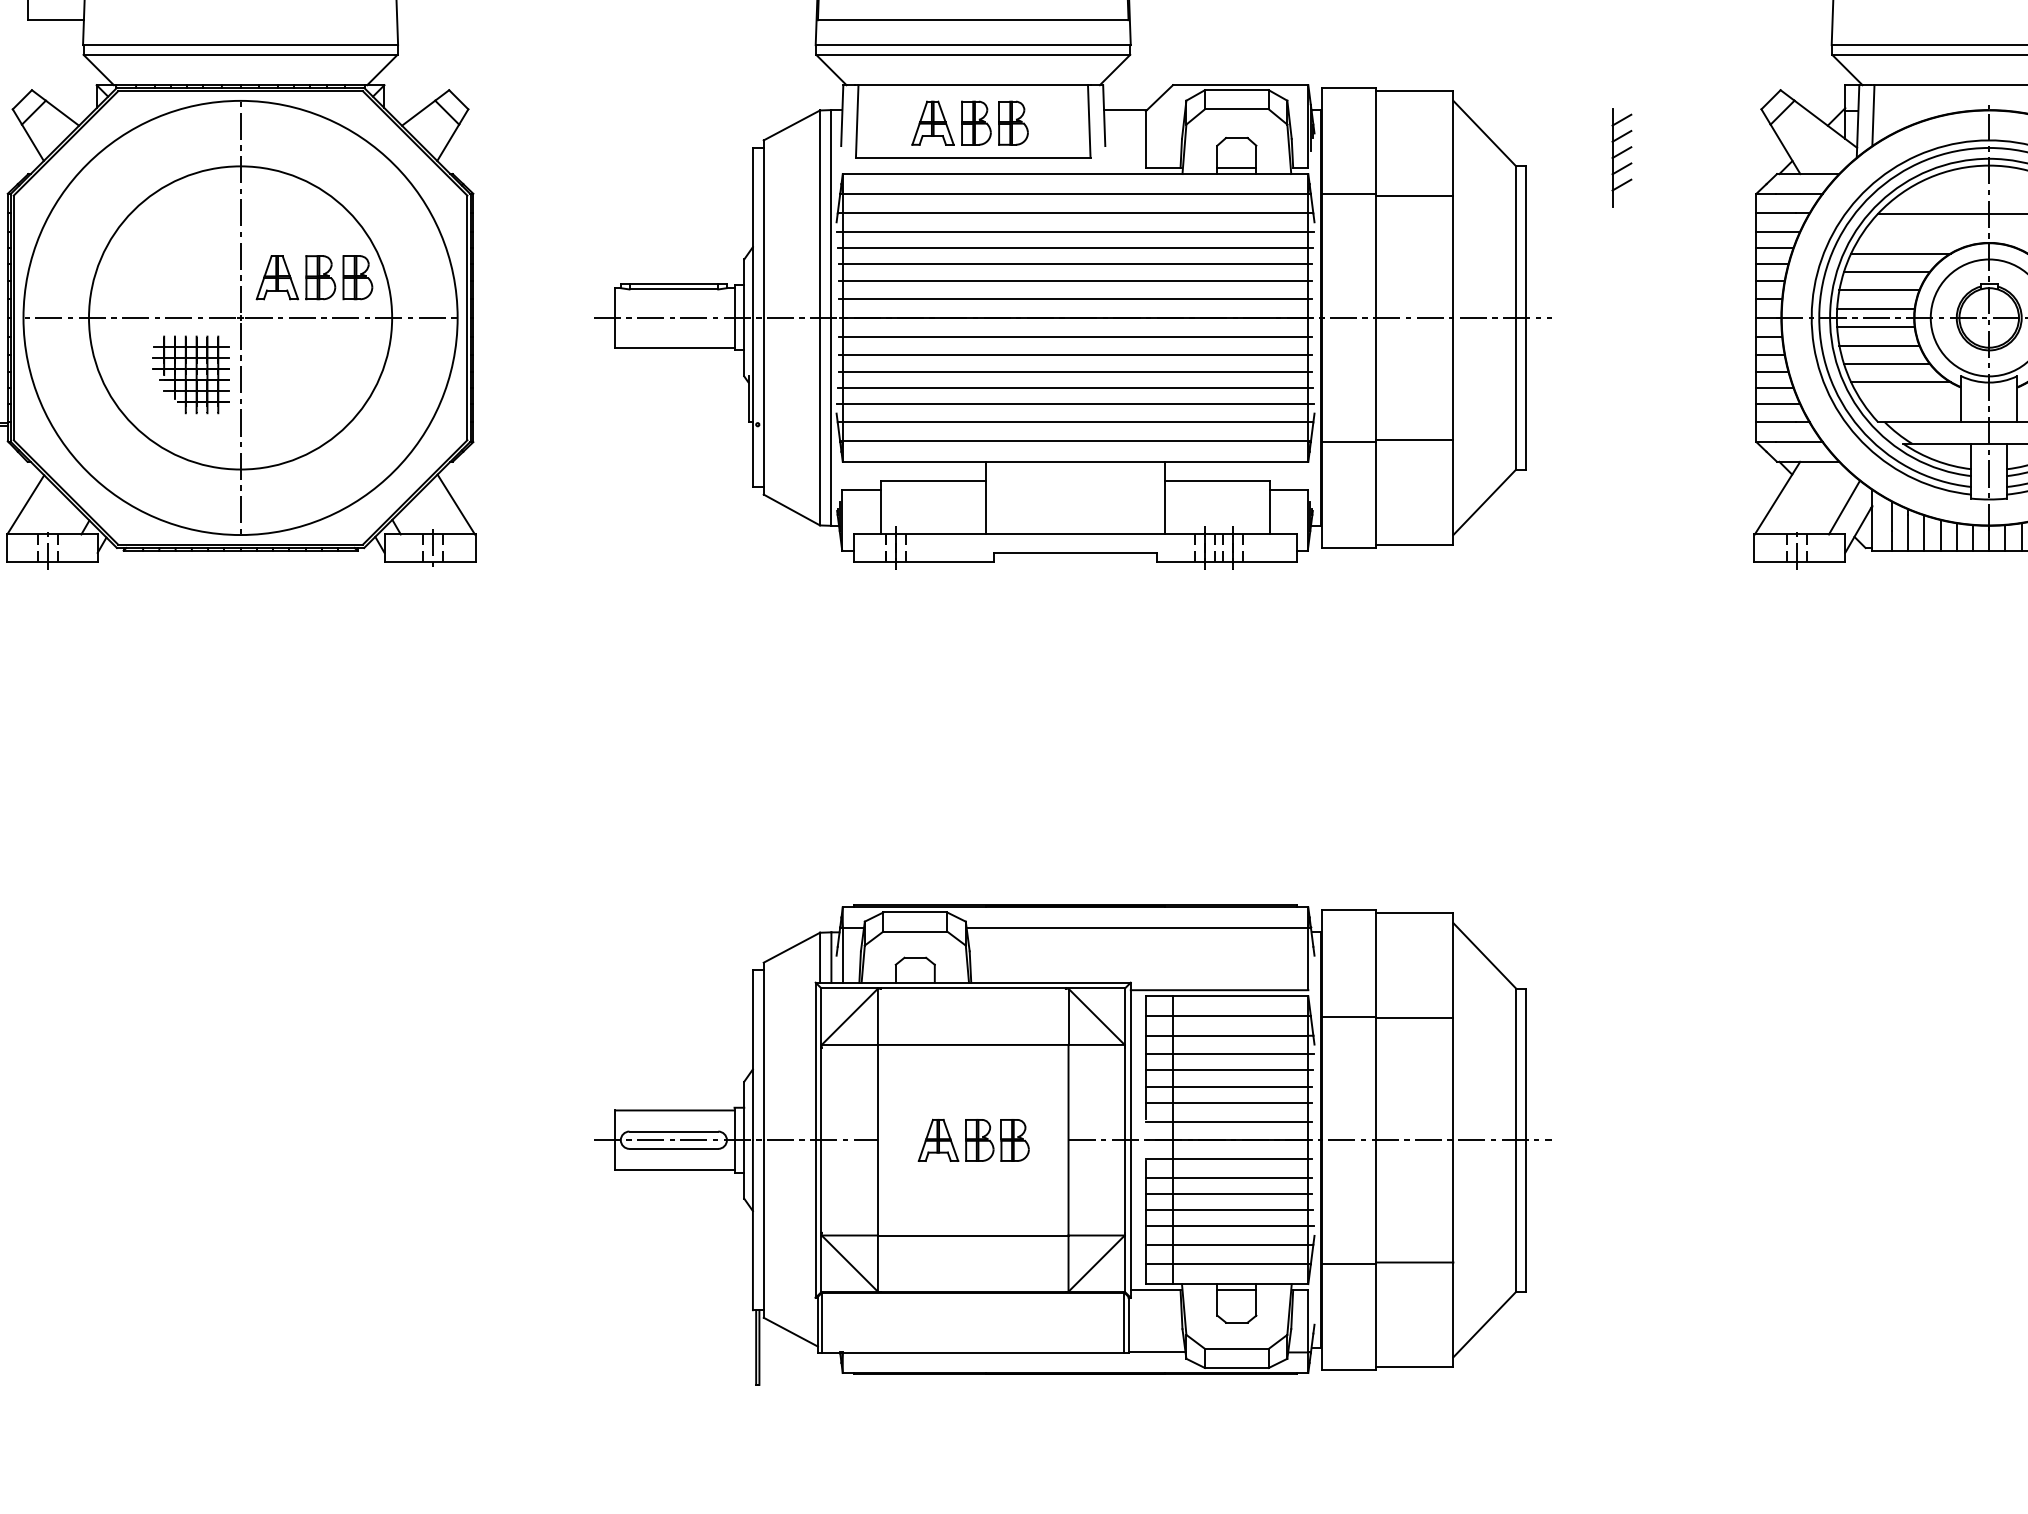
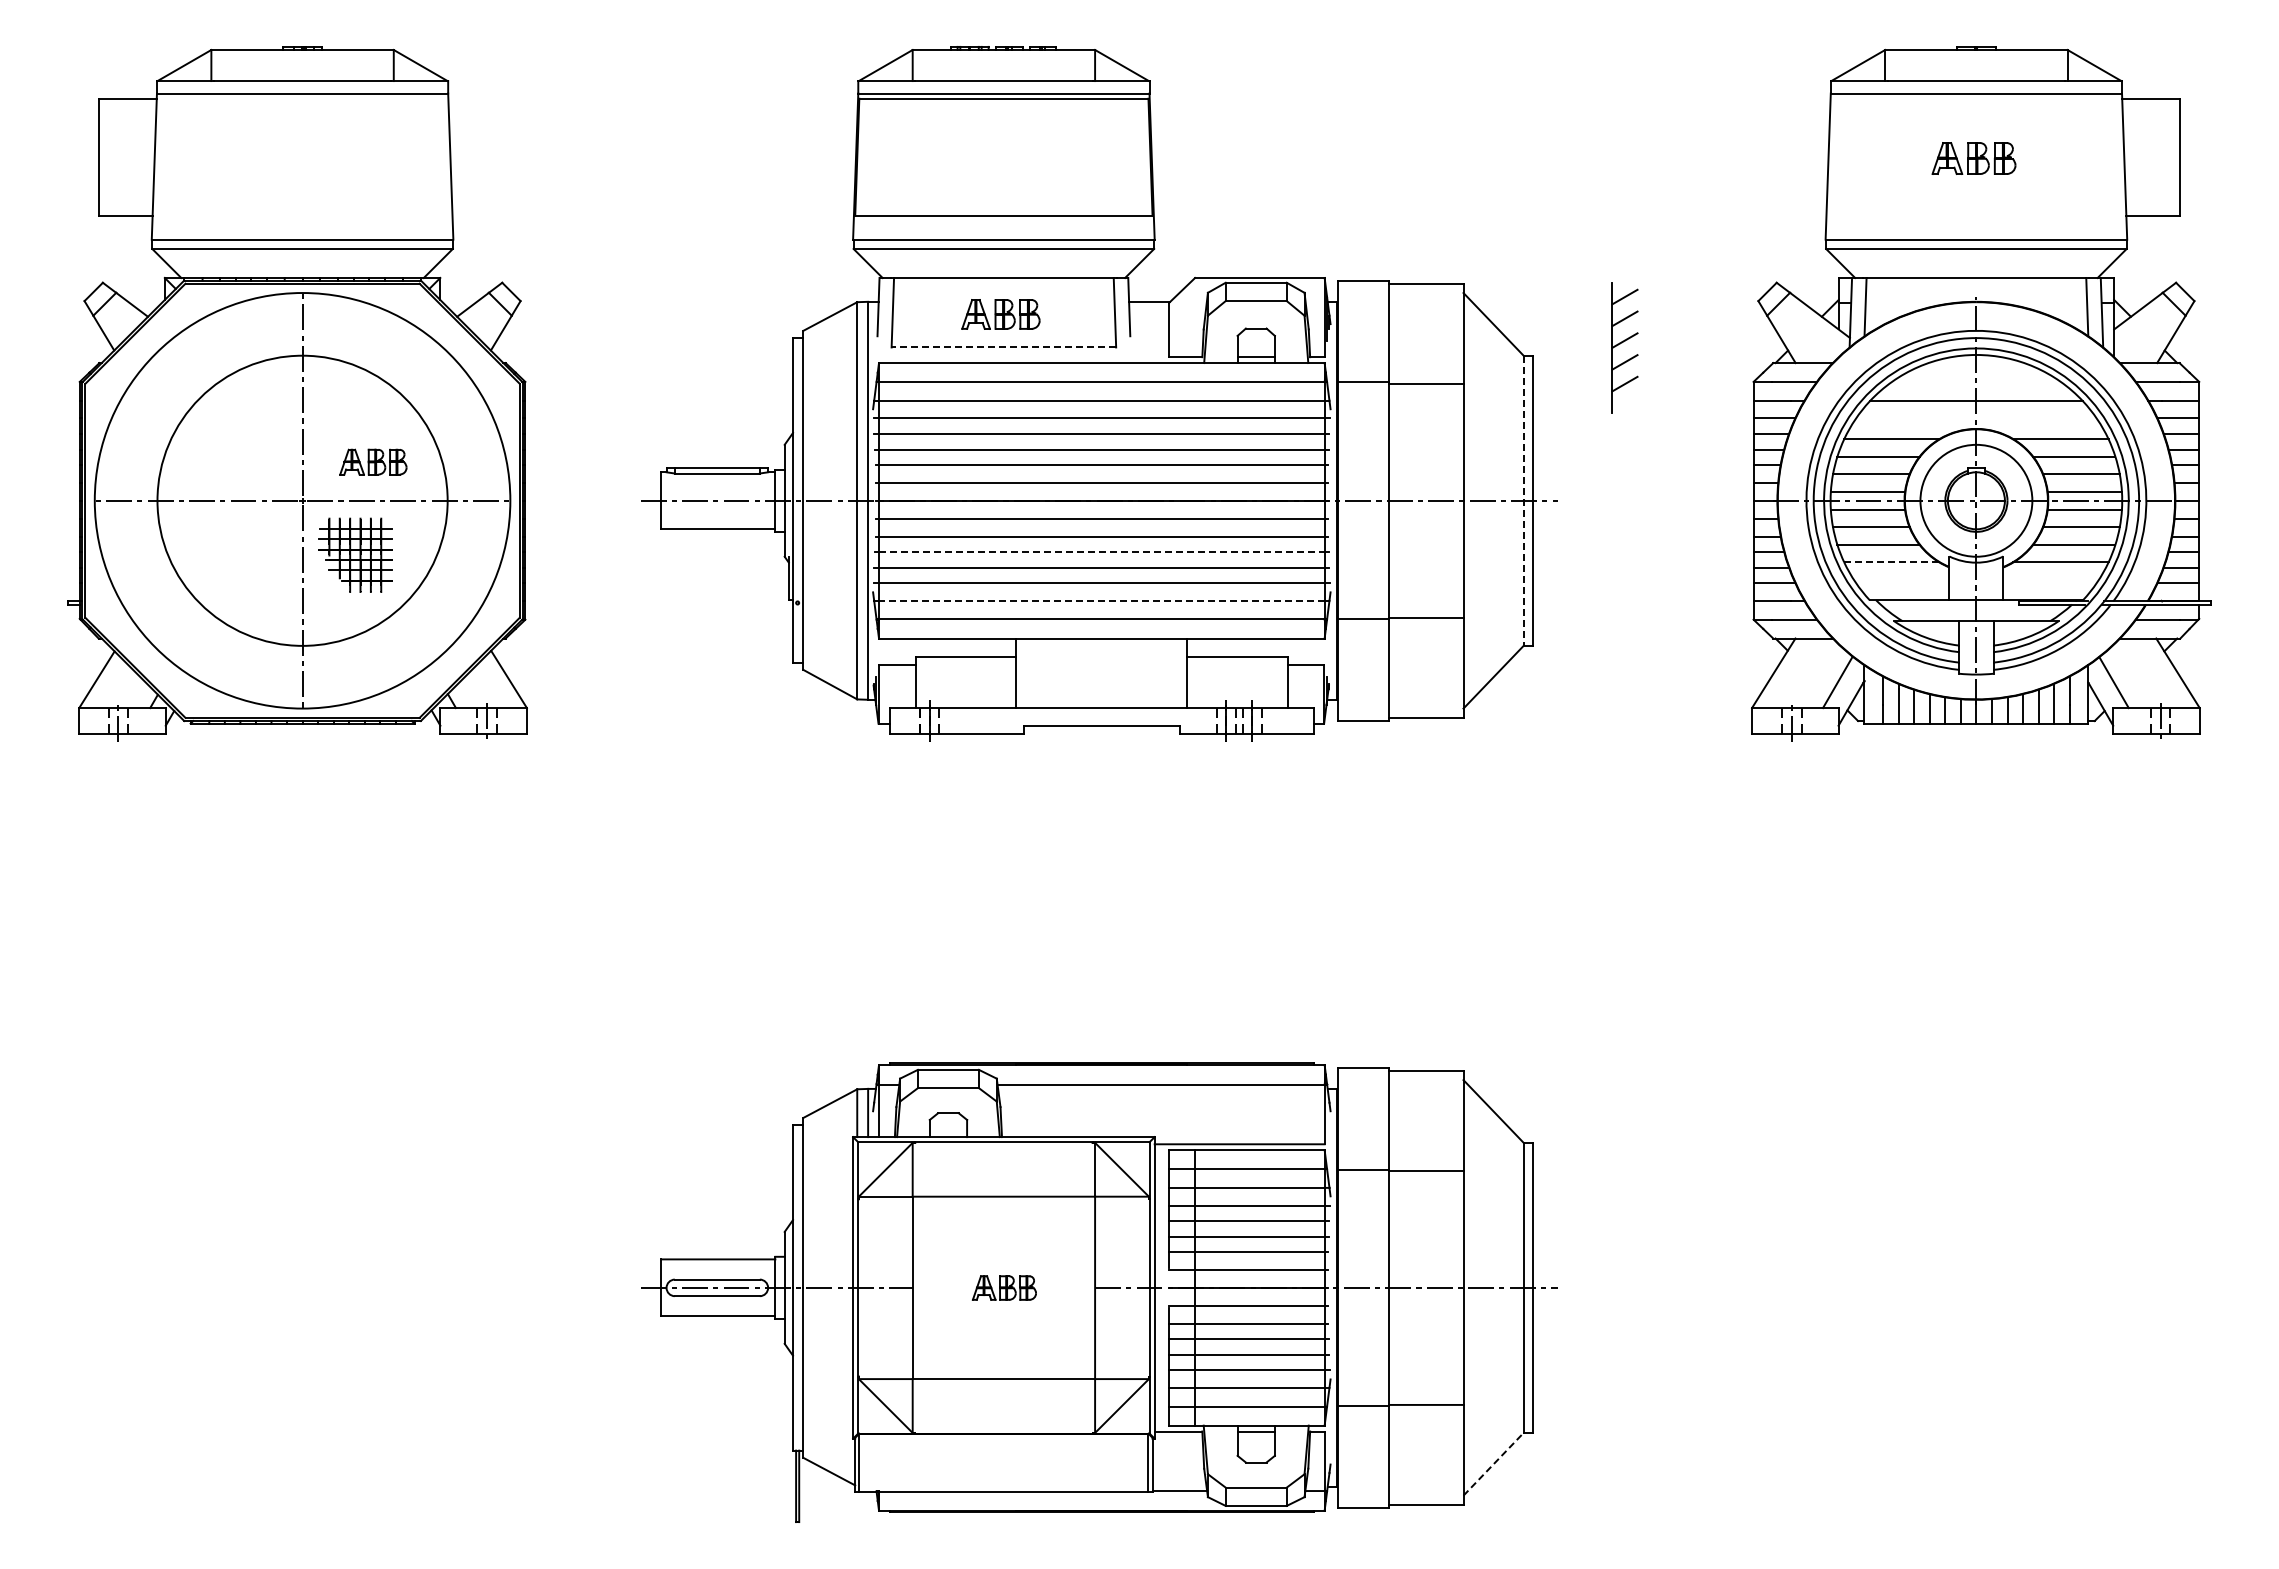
part: (969, 123) -> (1000, 314), size x0.7
line: (972, 157) -> (1003, 347), solid -> dashed
part: (1621, 157) -> (1624, 347), size x1.4
part: (314, 276) -> (373, 461), size x0.6
line: (1516, 318) -> (1523, 501), solid -> dashed
line: (1075, 371) -> (1101, 552), solid -> dashed
part: (191, 374) -> (355, 554), moved
line: (1900, 382) -> (1891, 562), solid -> dashed
line: (1075, 422) -> (1101, 600), solid -> dashed
part: (973, 1139) -> (1004, 1287), size x0.6
line: (1484, 1323) -> (1493, 1463), solid -> dashed

